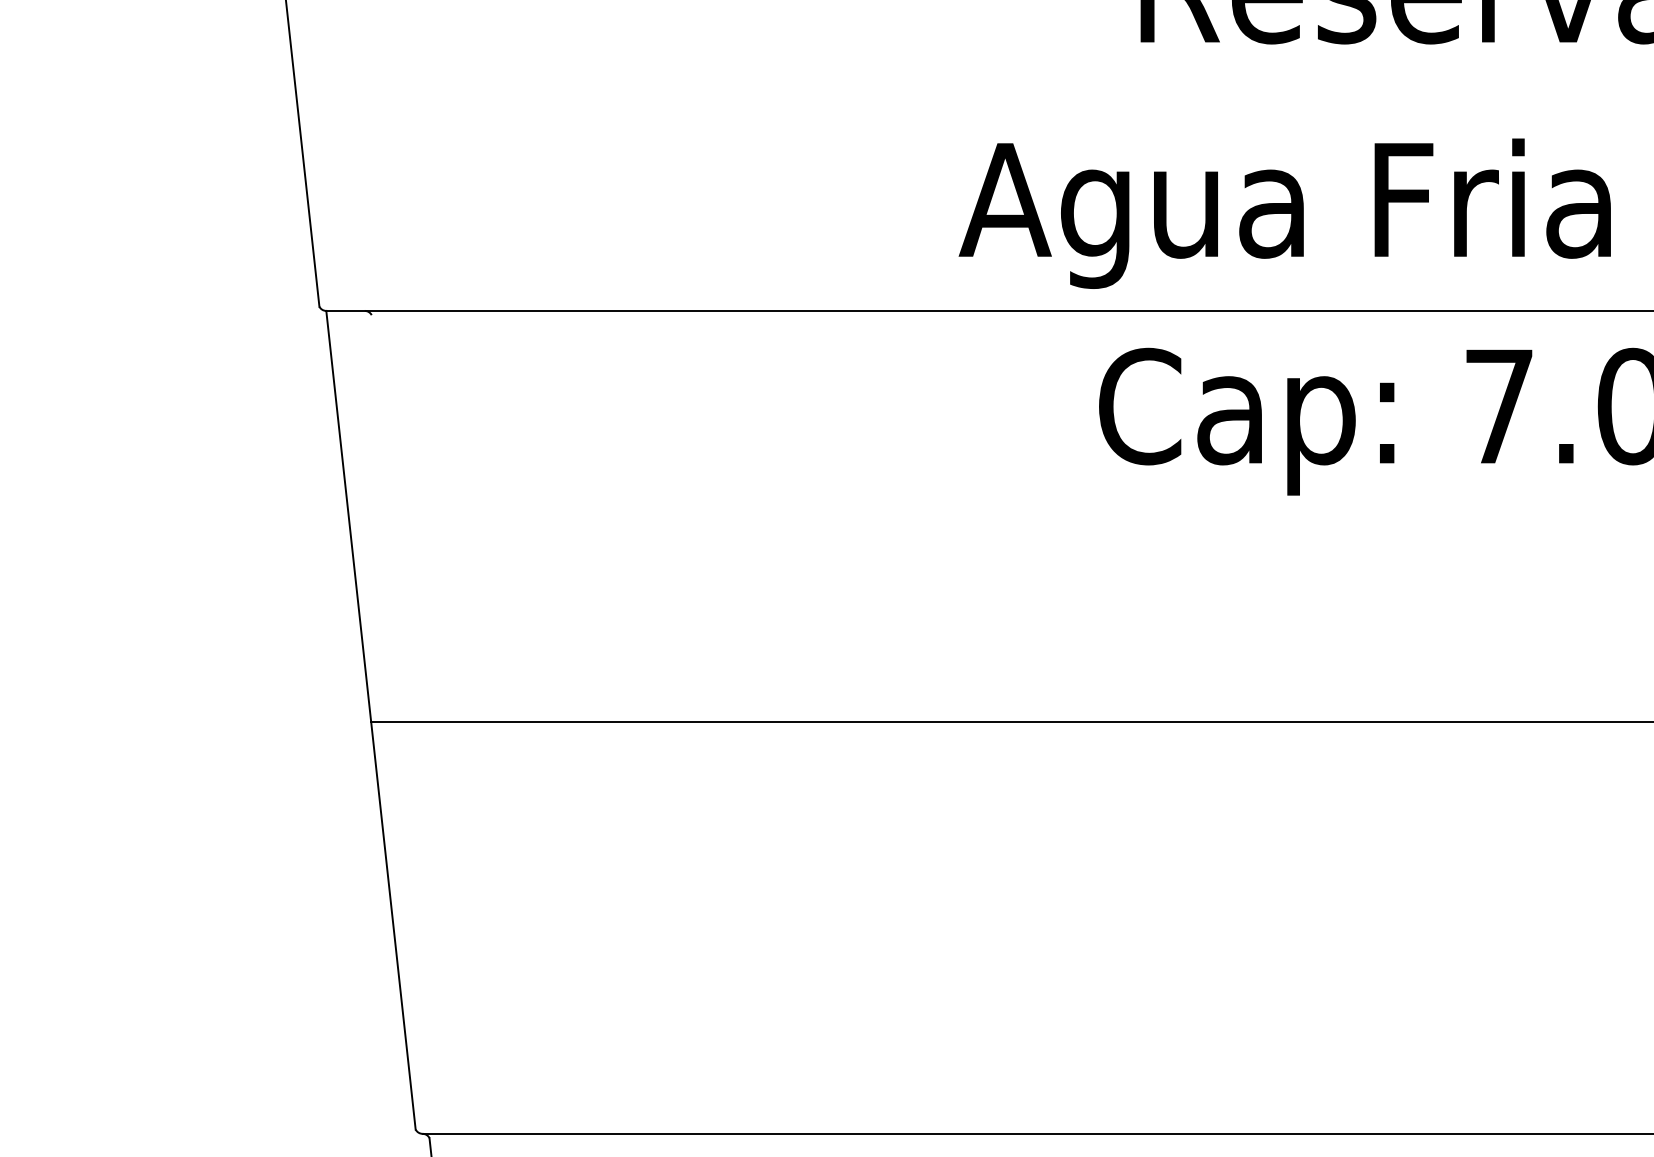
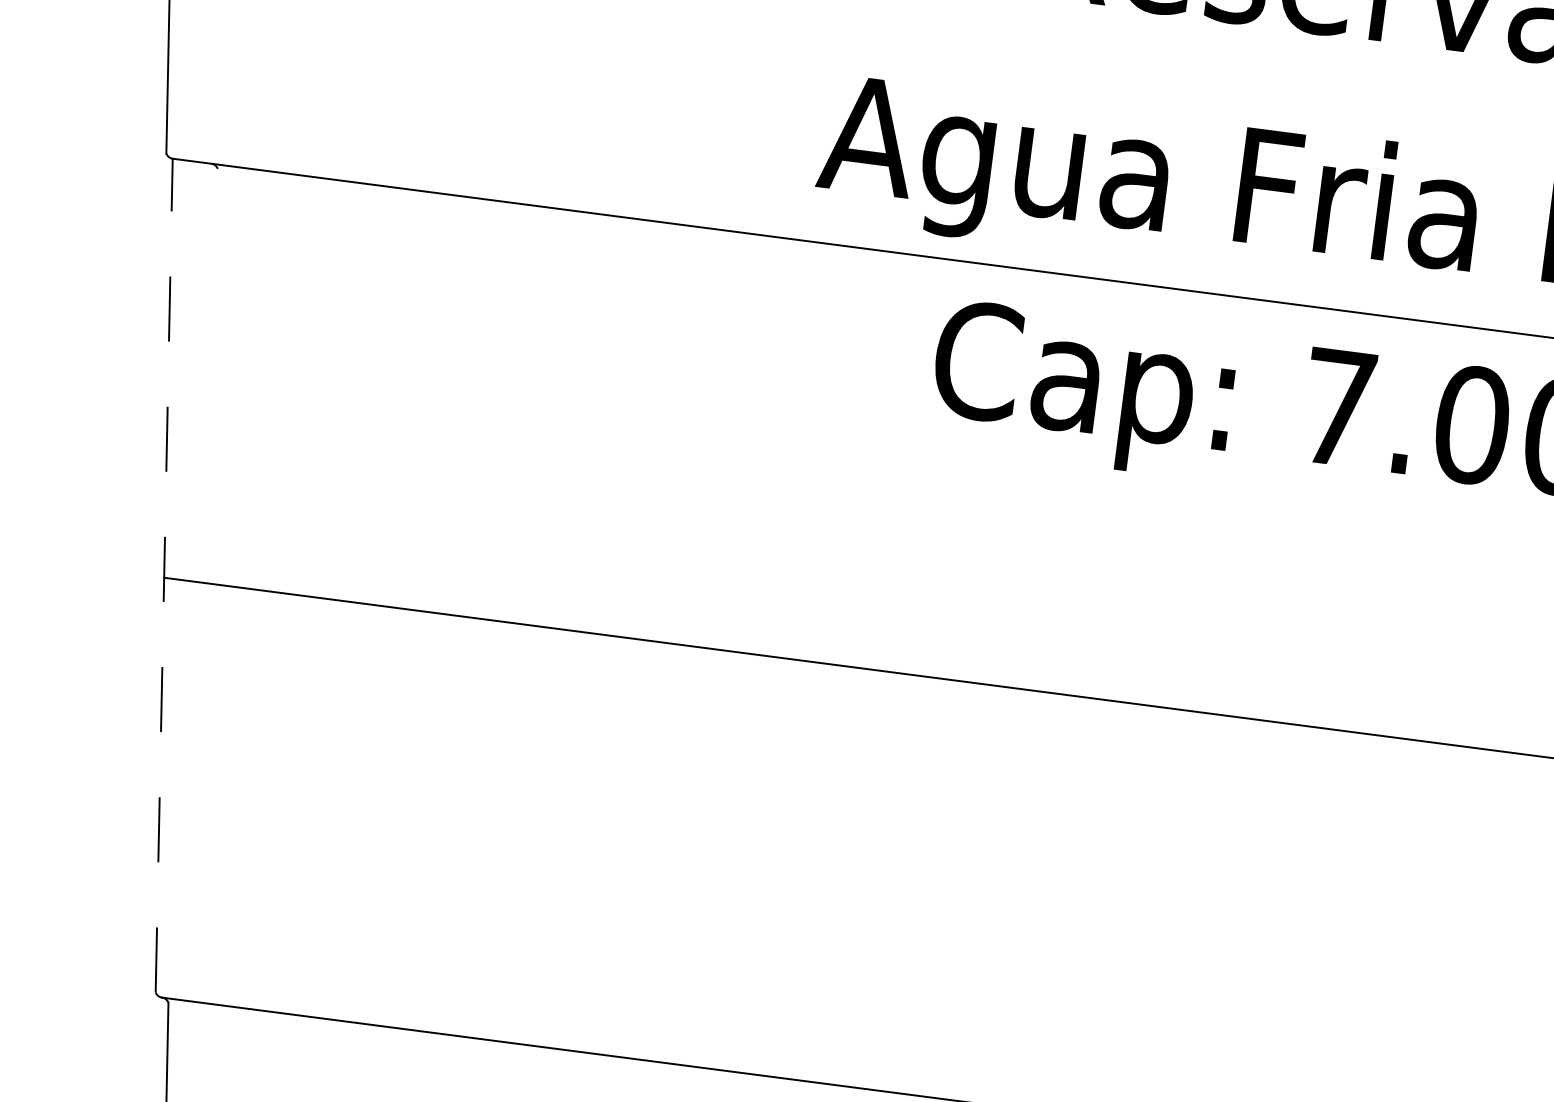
line: (370, 720) -> (163, 575), solid -> dashed

